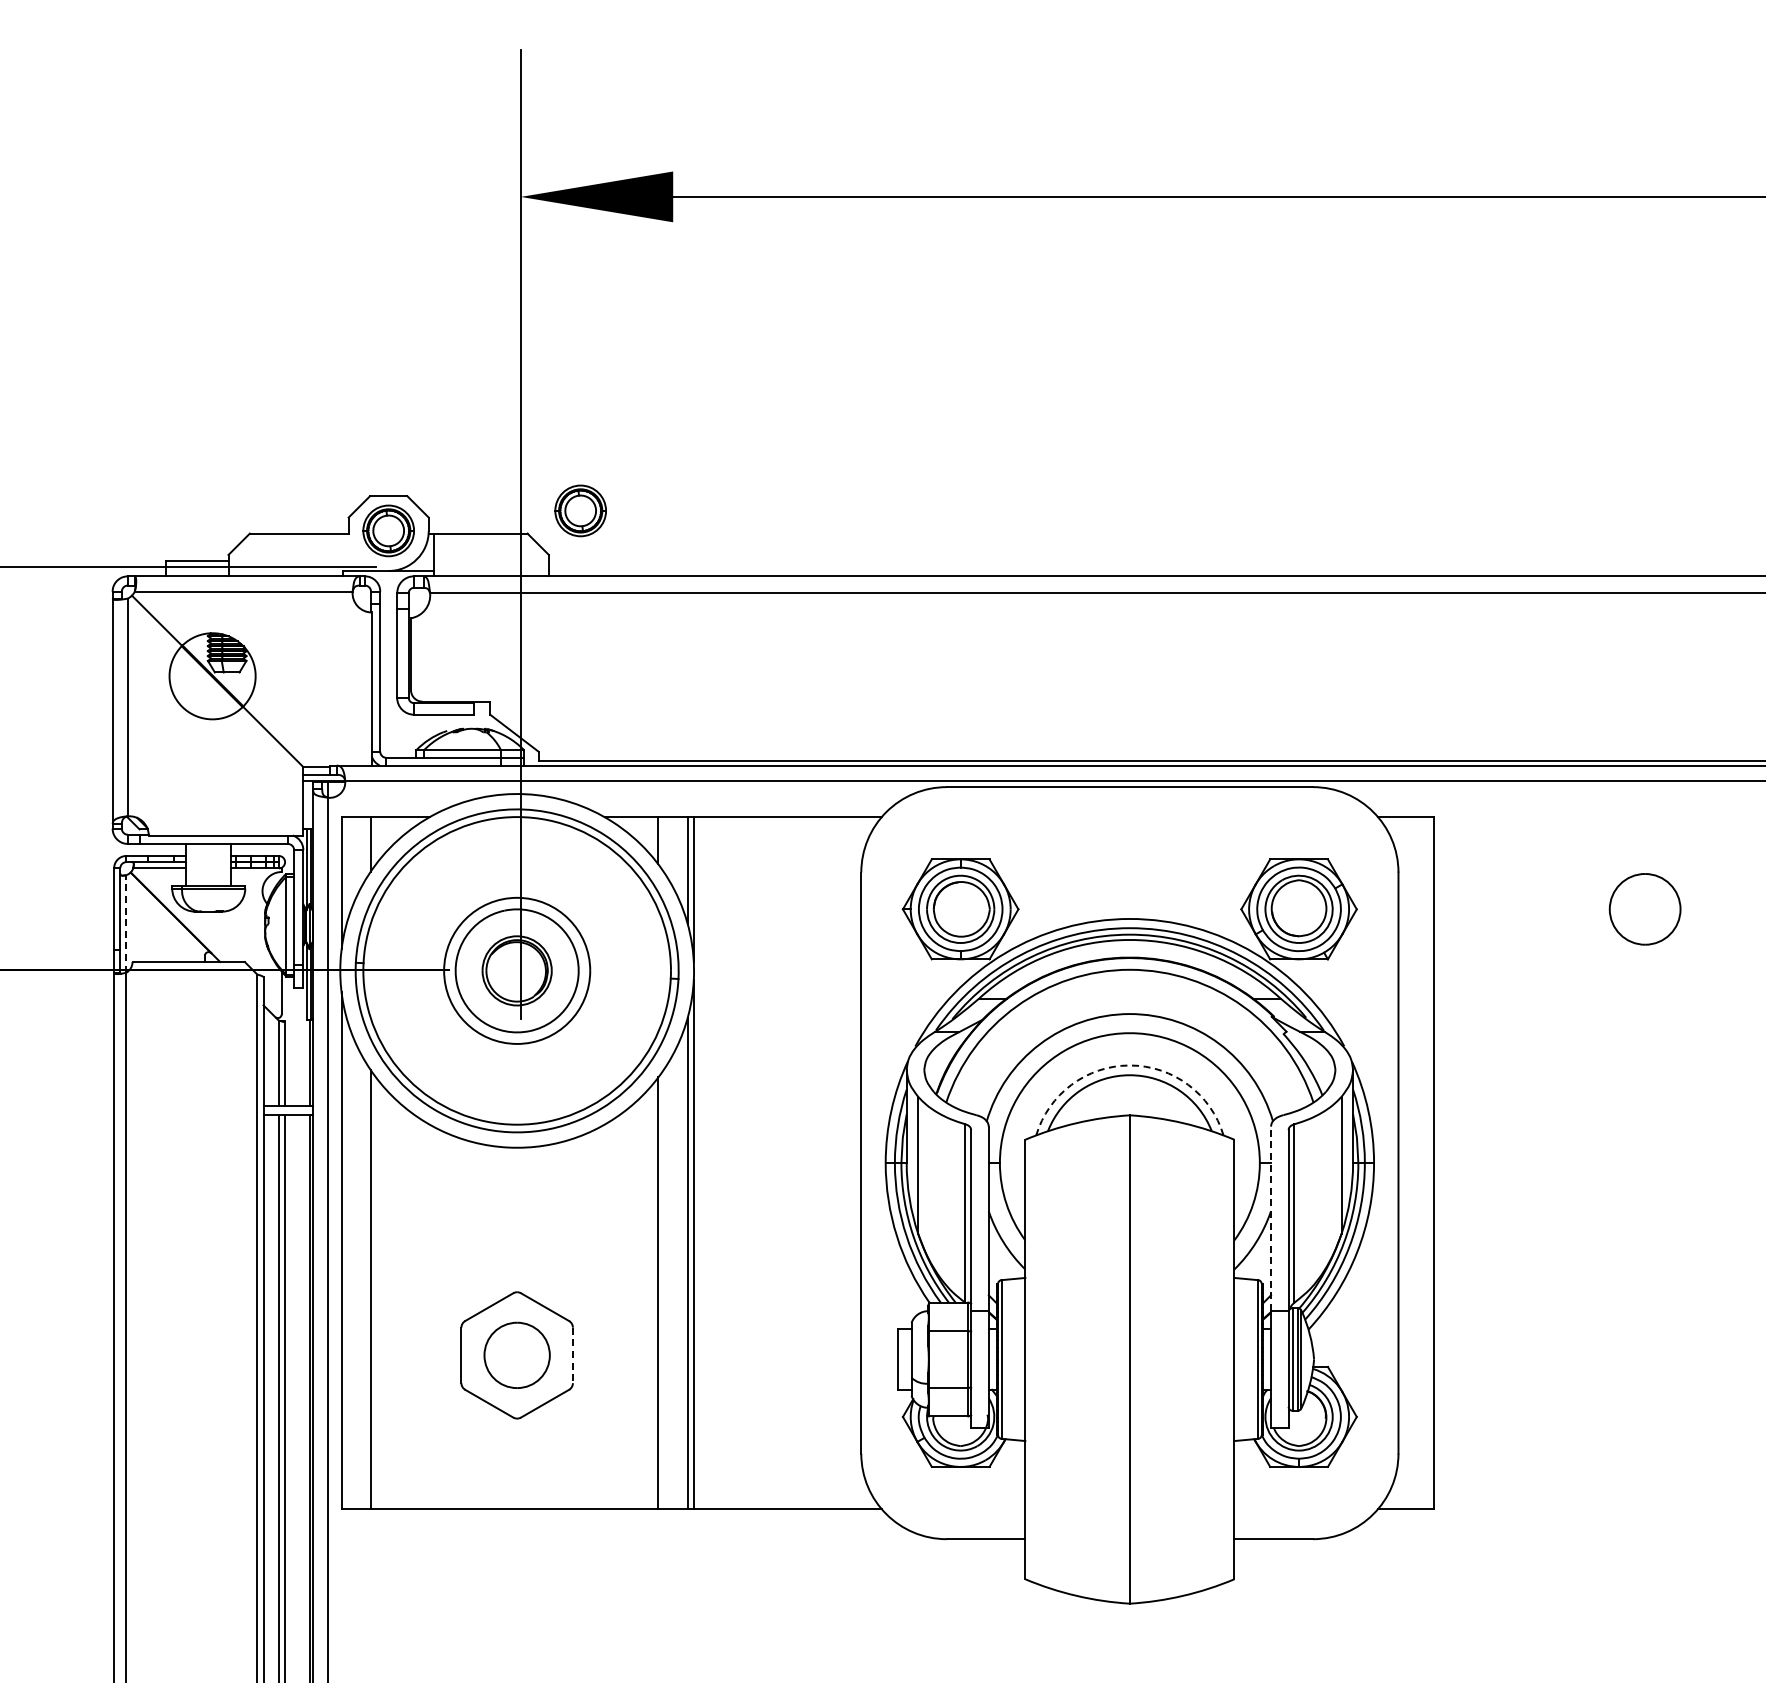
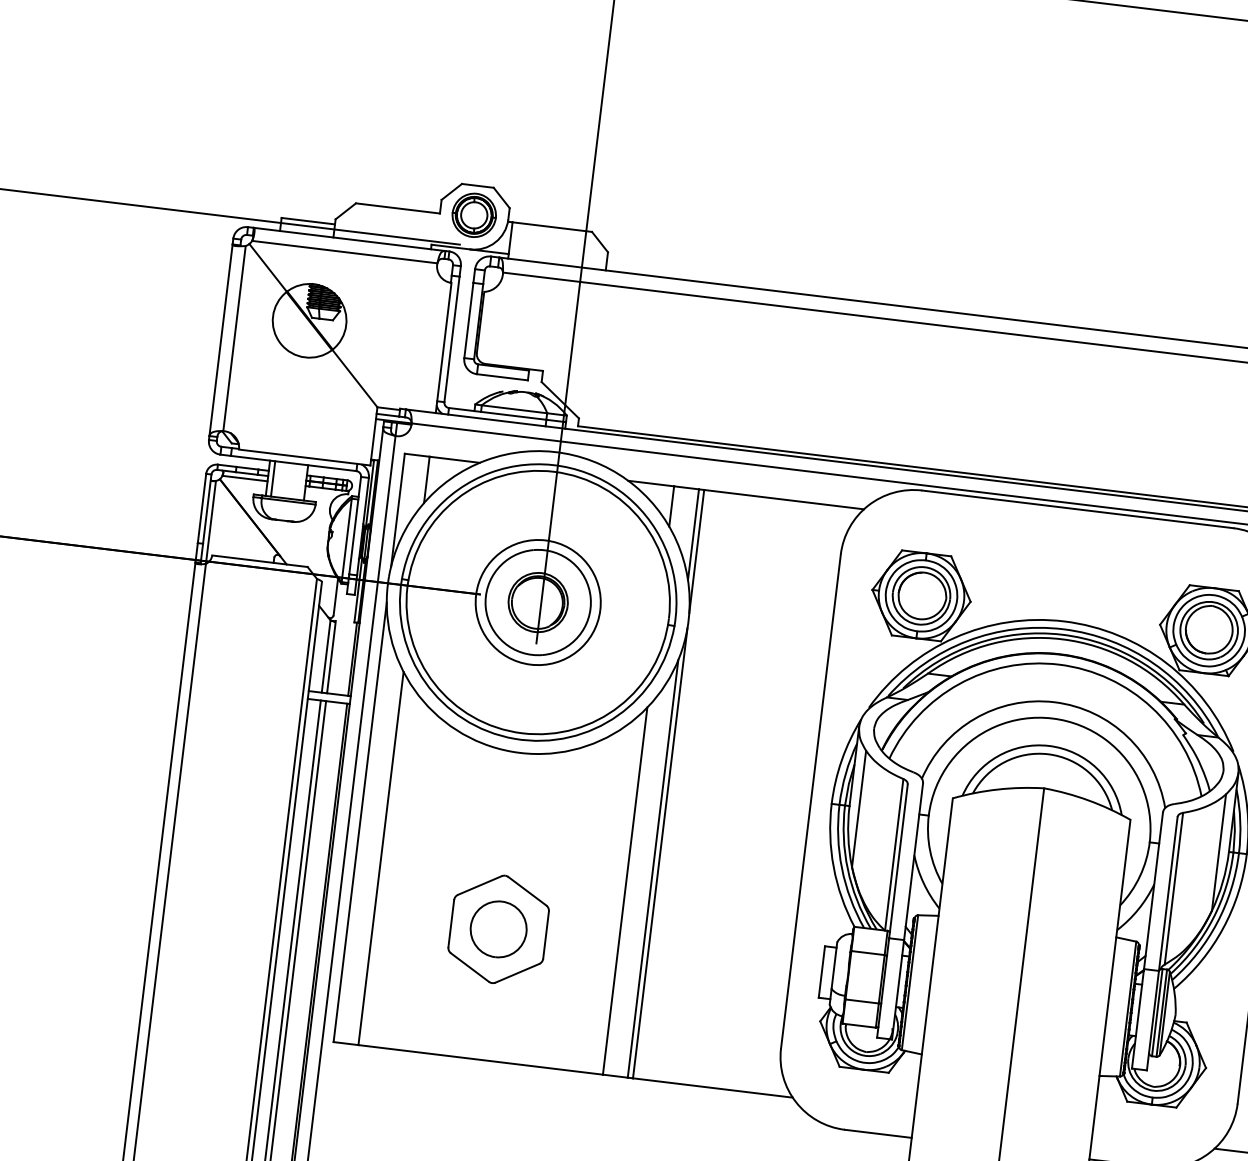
part: (580, 510) -> (639, 217), removed
line: (192, 864) -> (273, 478), added
line: (126, 923) -> (211, 522), dashed -> solid
arc: (1129, 1065) -> (1048, 745), dashed -> solid
line: (1271, 1218) -> (1153, 890), dashed -> solid
line: (572, 1355) -> (545, 935), dashed -> solid

